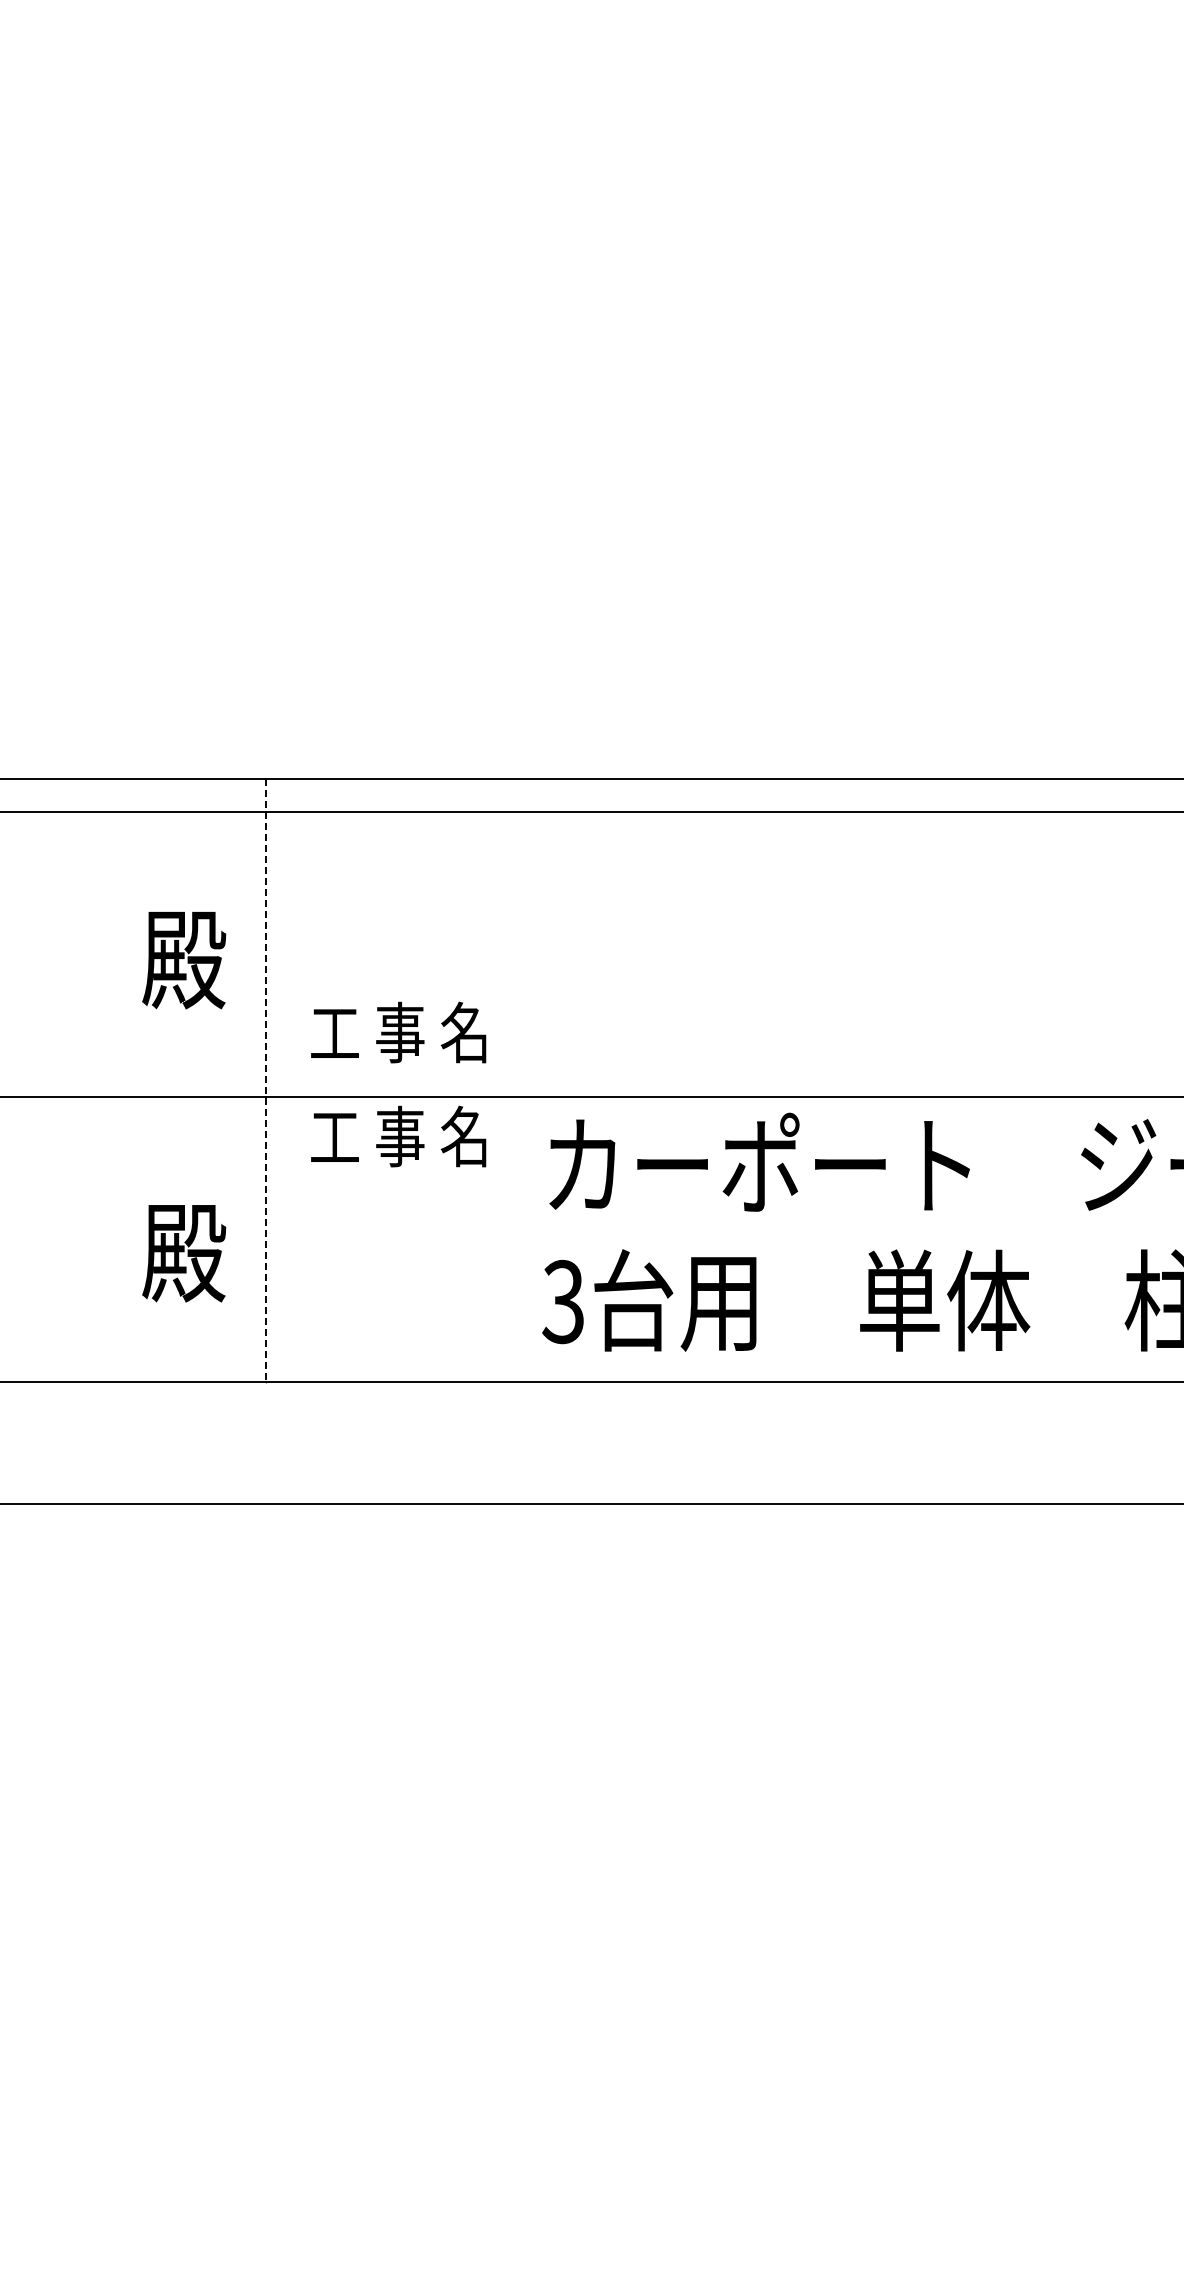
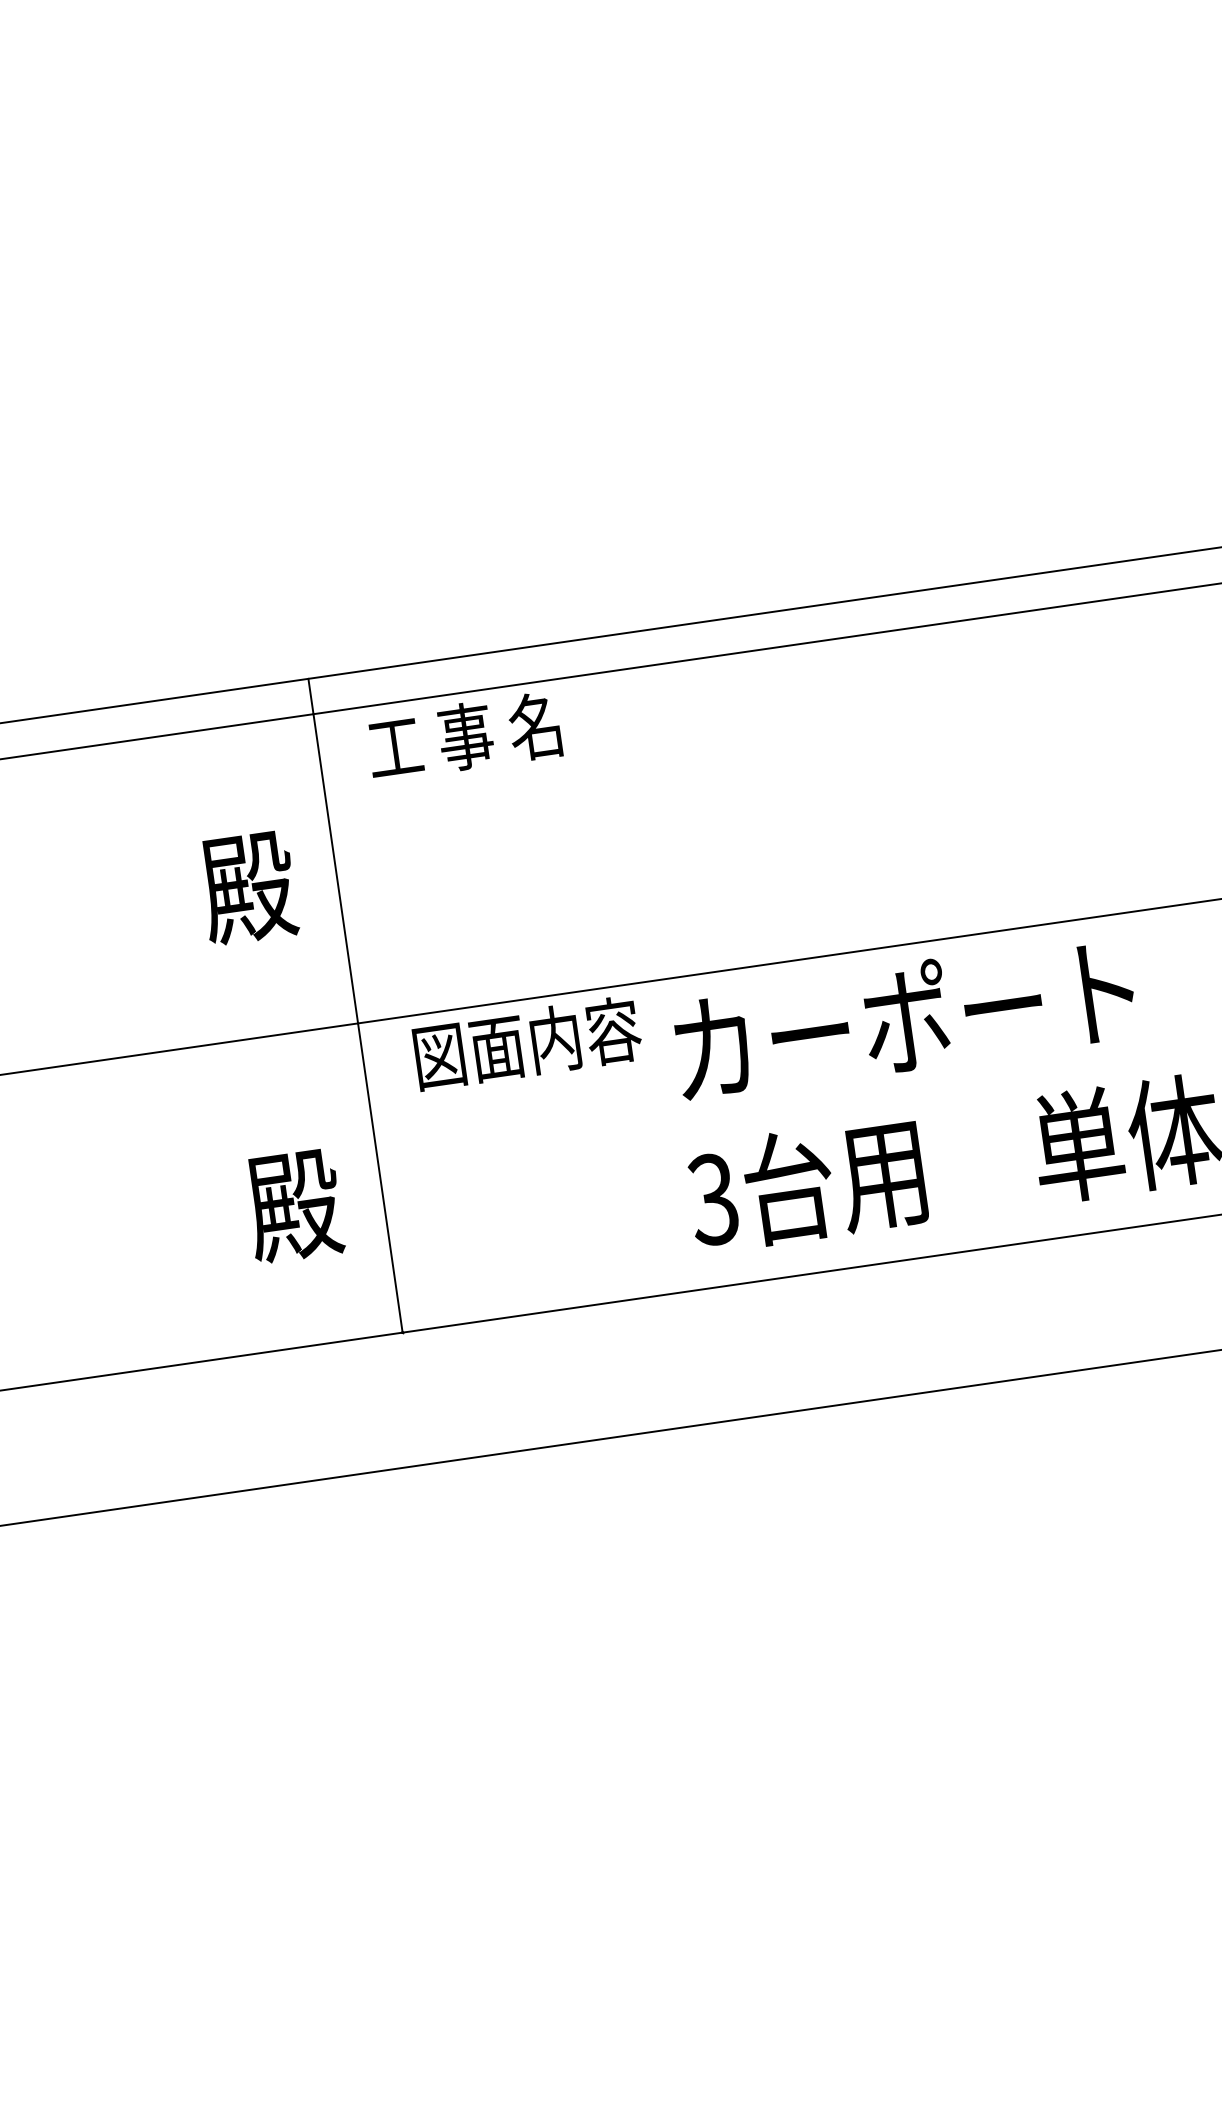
text: (398, 1032) -> (463, 736), moved
line: (265, 1080) -> (355, 1005), dashed -> solid
text: (415, 1136) -> (526, 1043), 工 事 名 -> 図面内容

